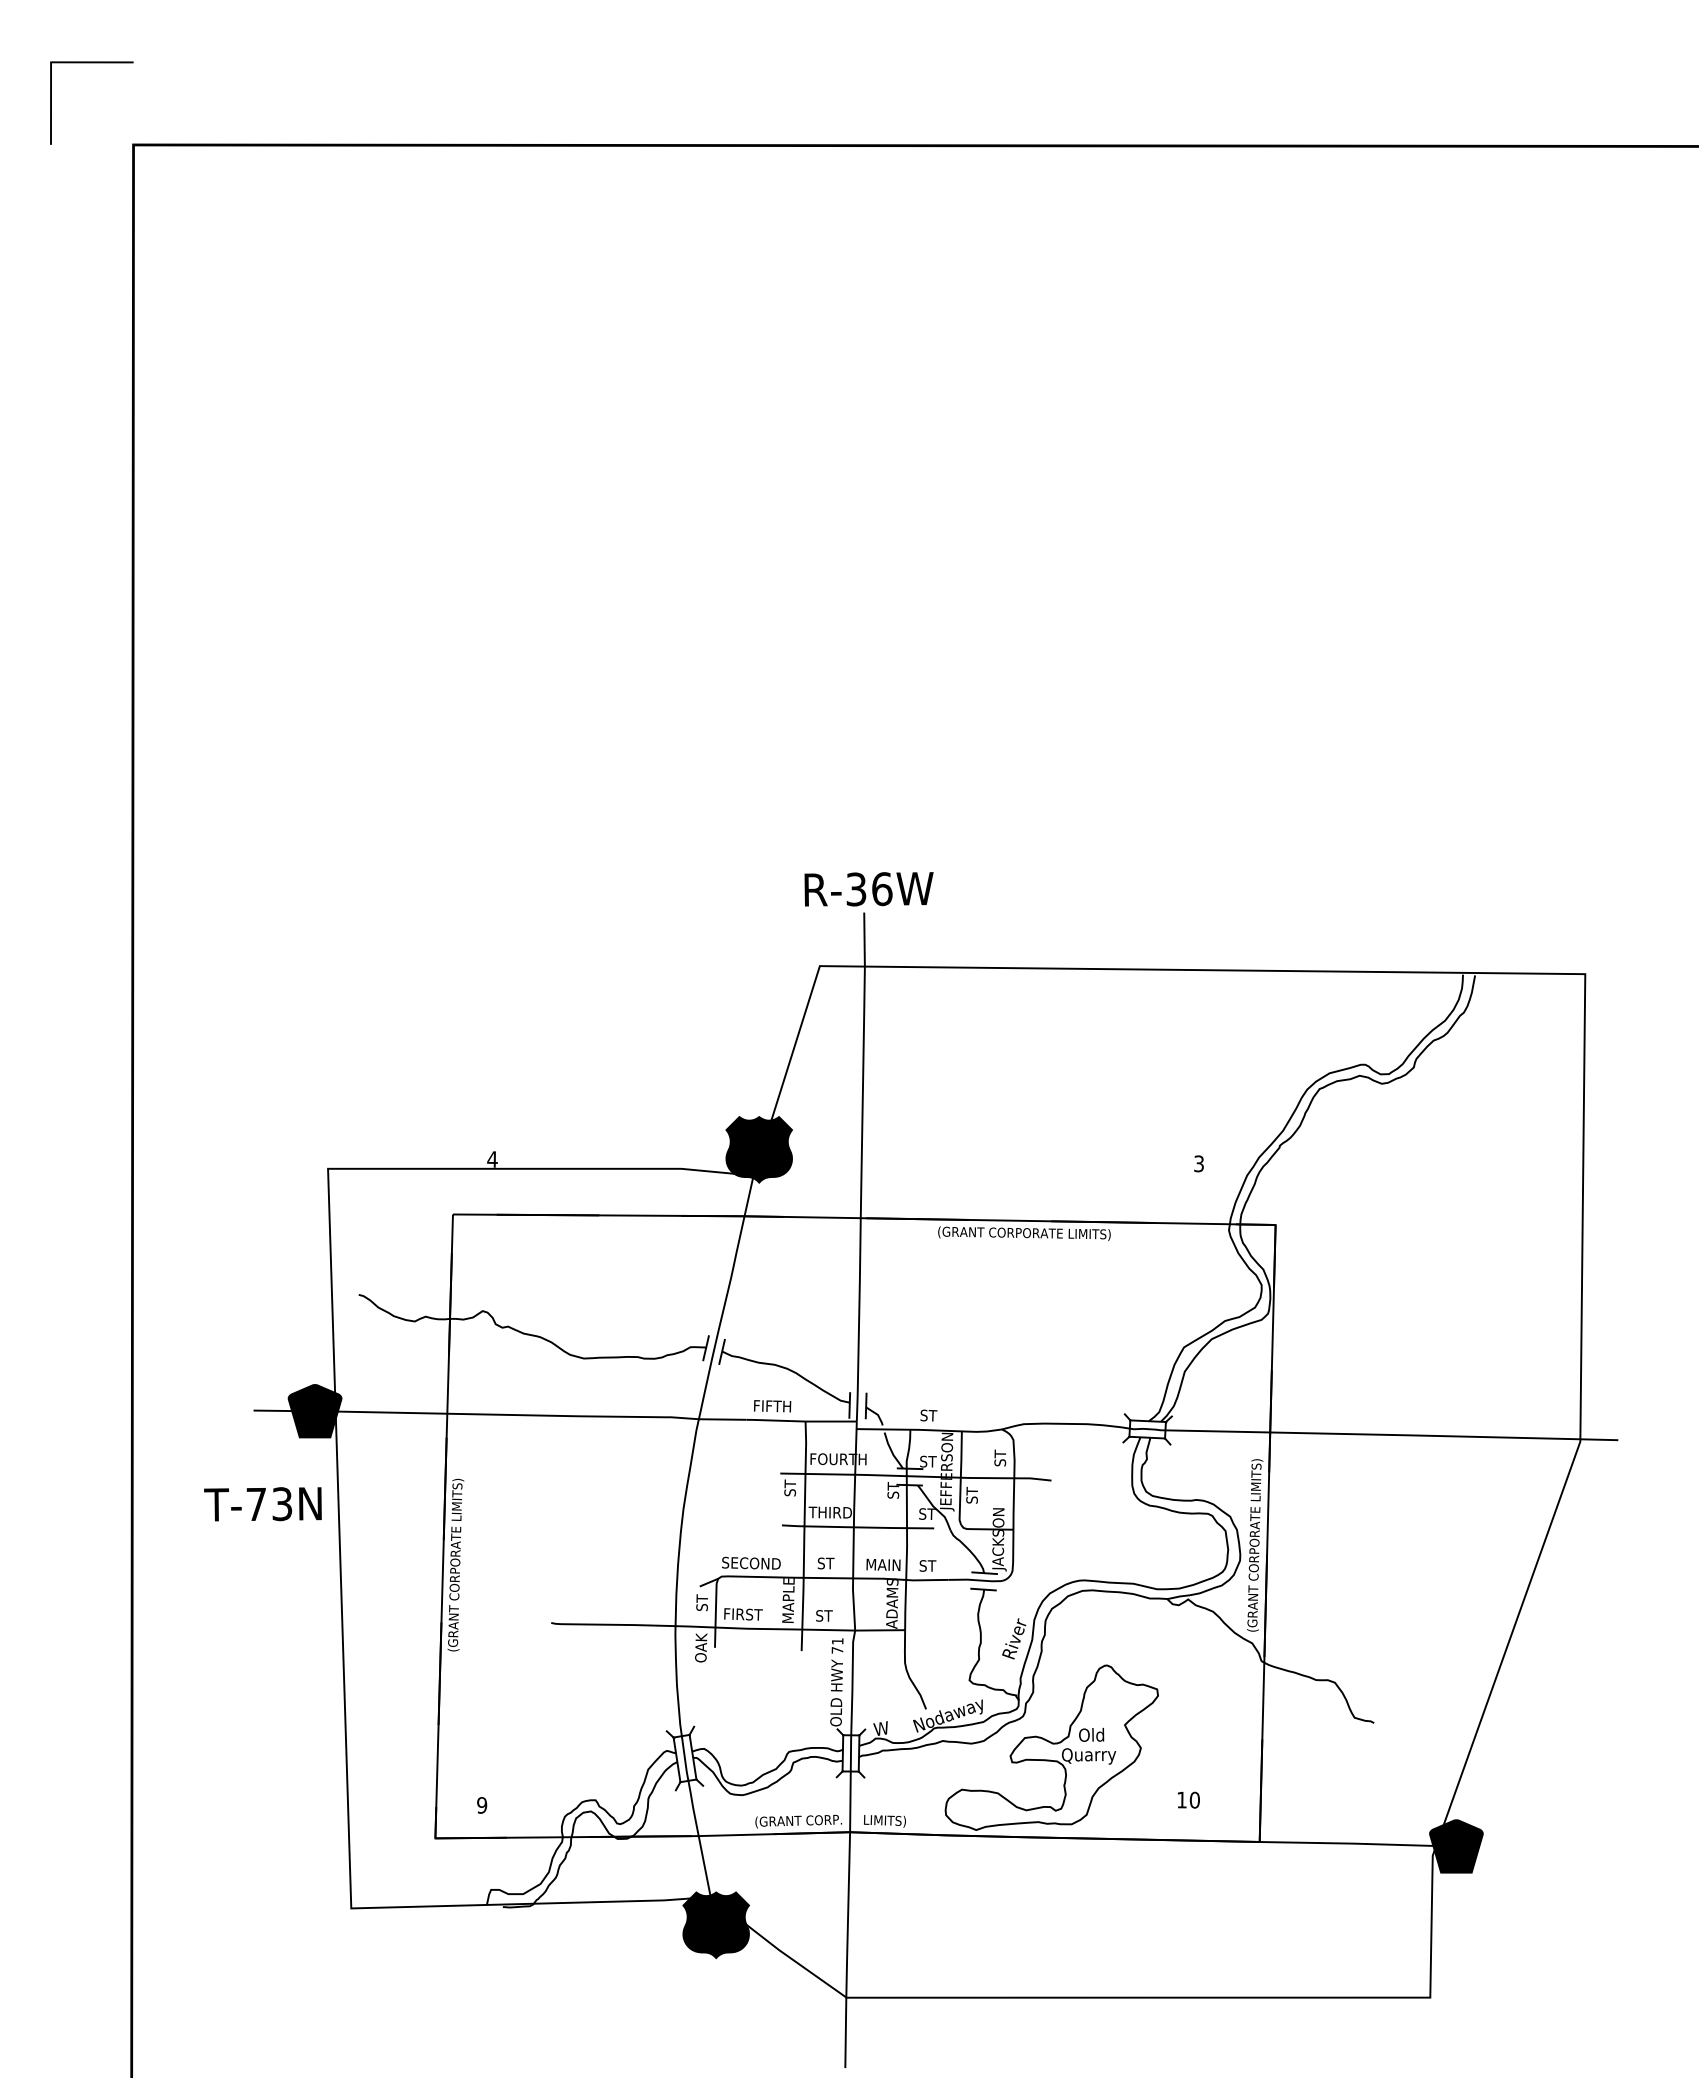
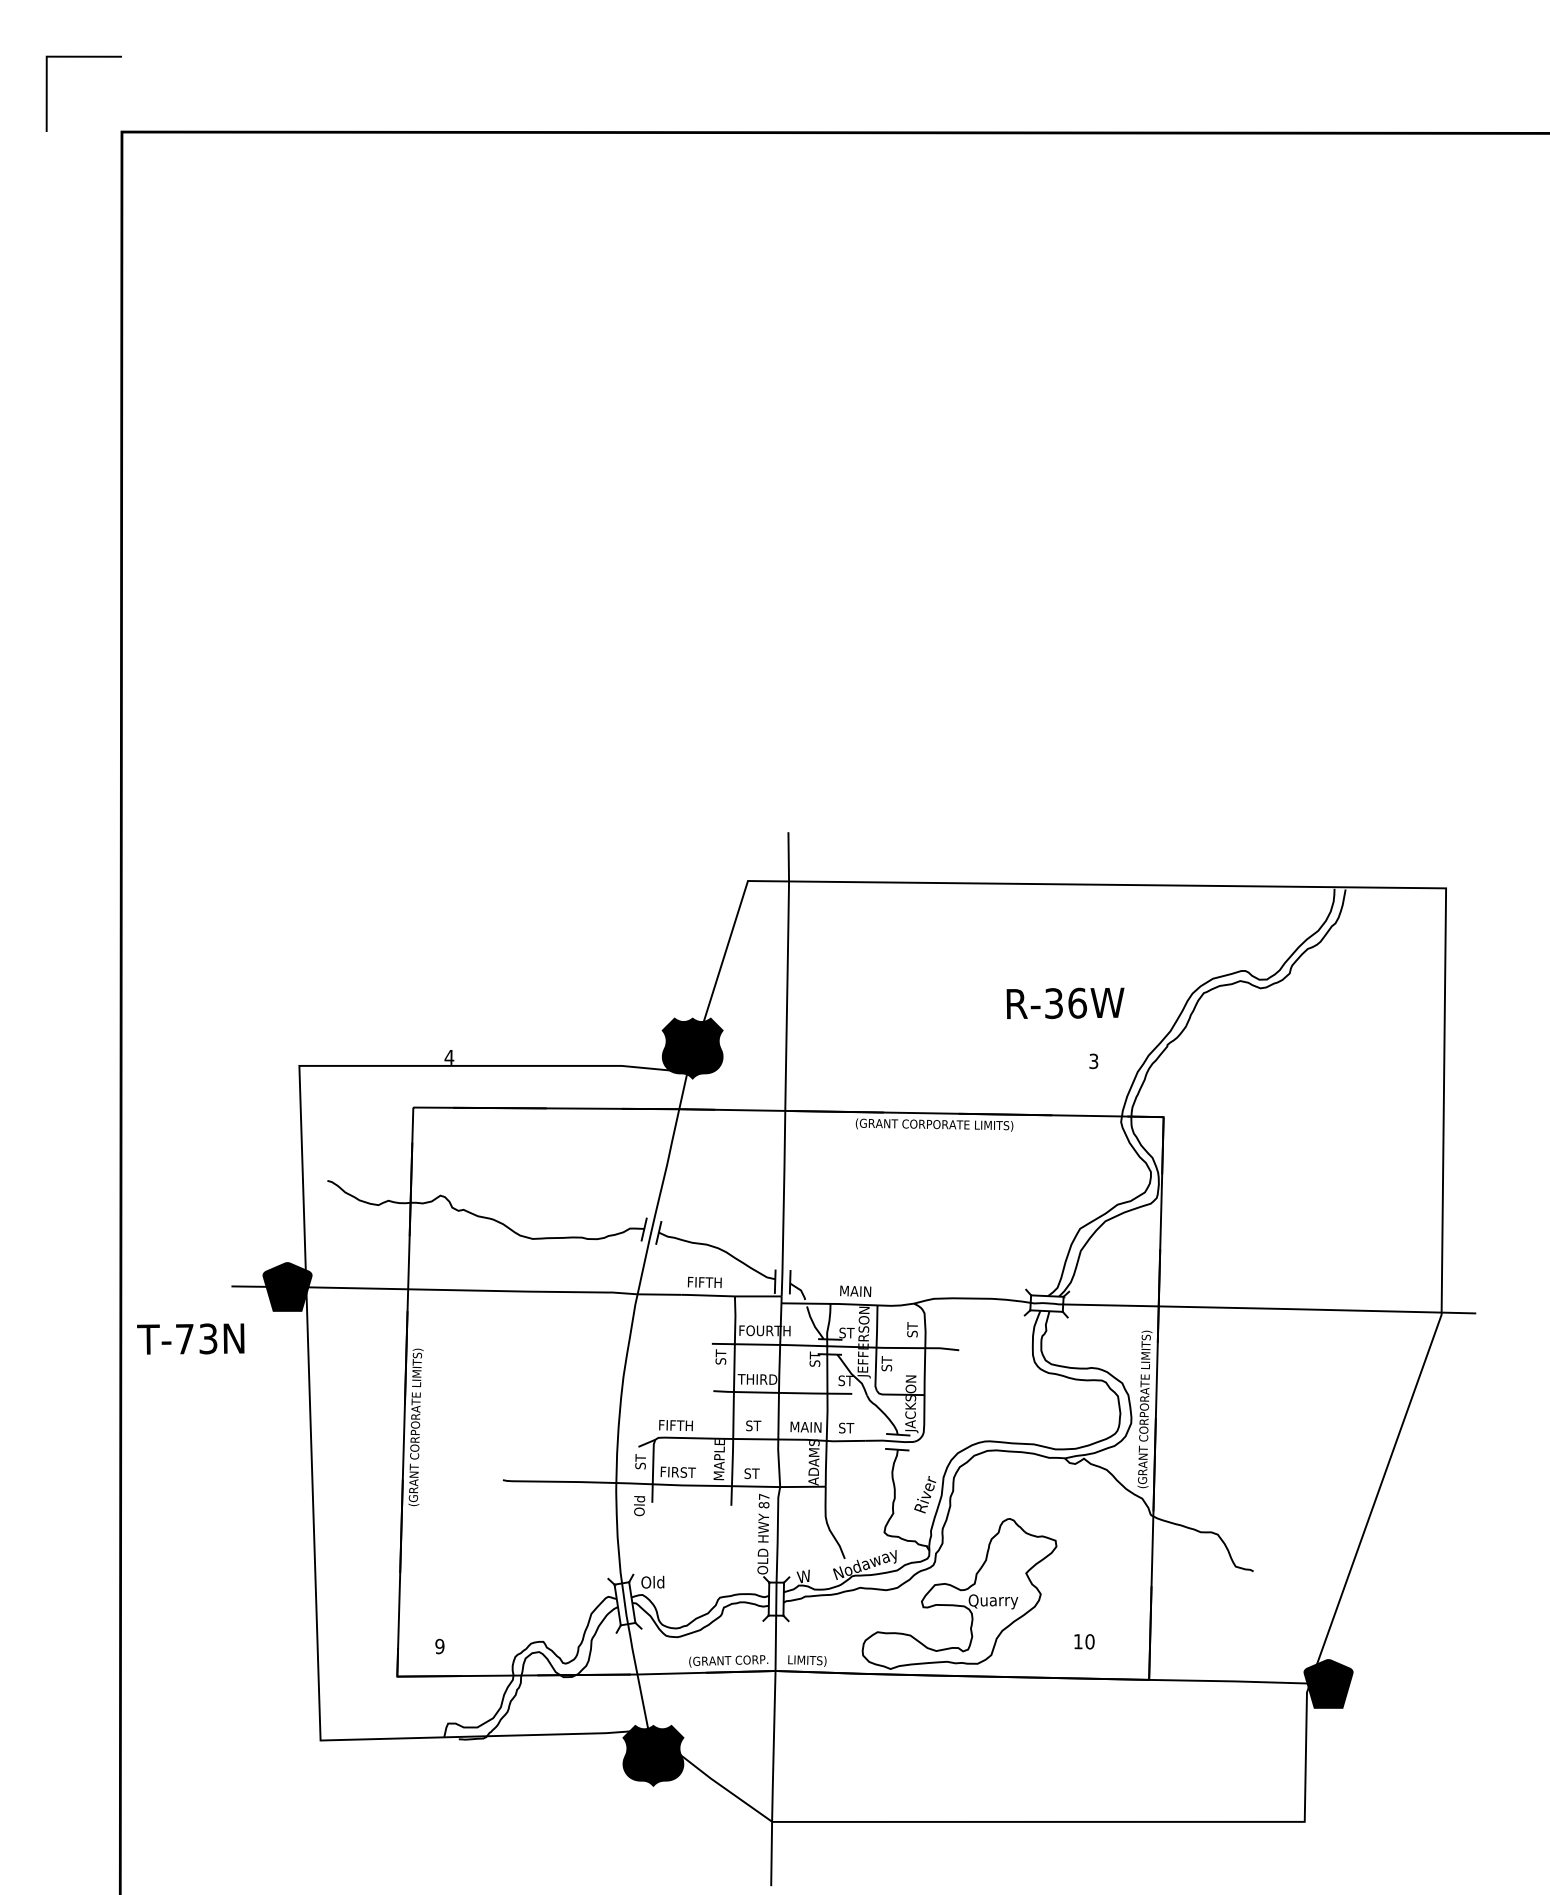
text: (868, 889) -> (1065, 1003), moved
text: (937, 1415) -> (855, 1290), ST -> MAIN
text: (262, 1504) -> (190, 1339), moved
text: (751, 1562) -> (685, 1424), SECOND -> FIFTH
text: (701, 1642) -> (640, 1497), OAK -> Old
text: (837, 1645) -> (764, 1500), 71 -> 87
text: (1091, 1734) -> (652, 1581), moved

